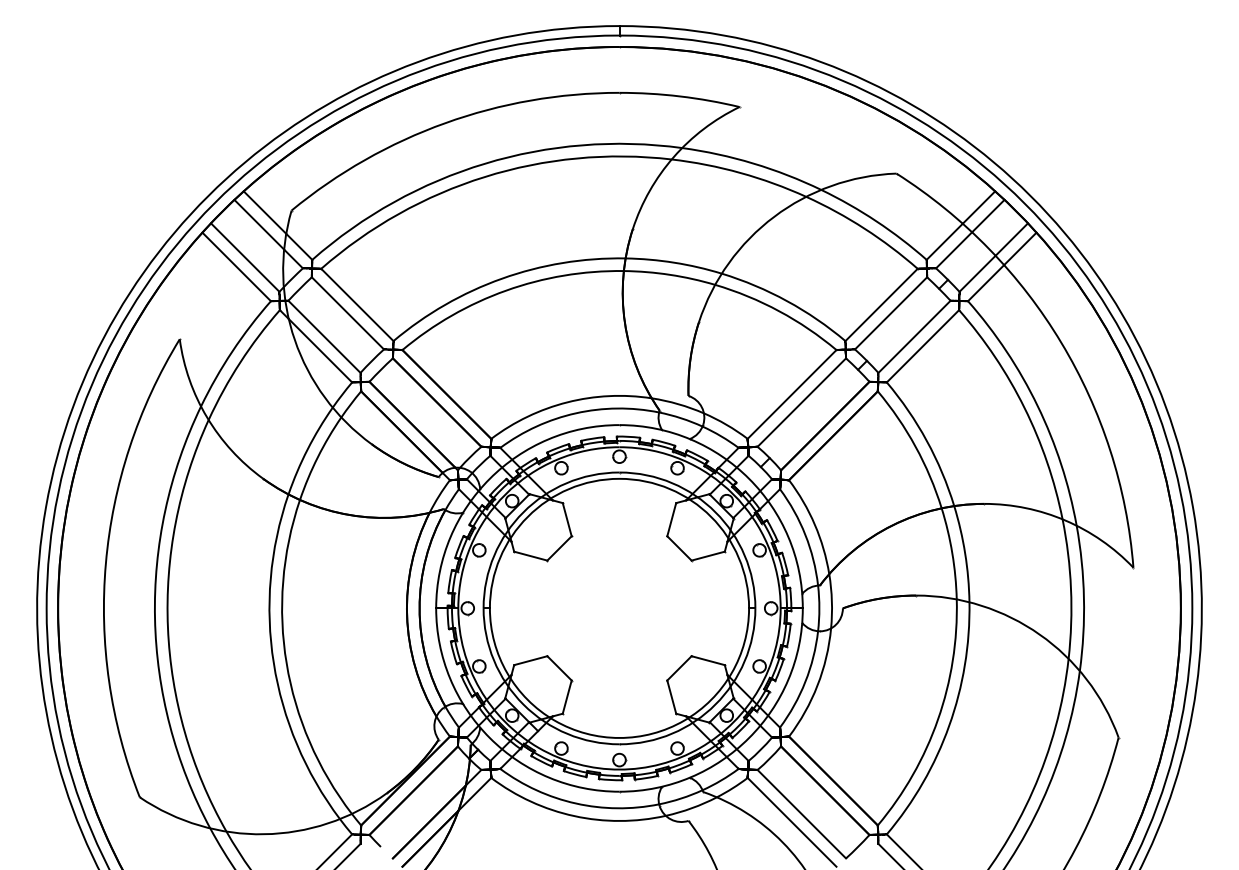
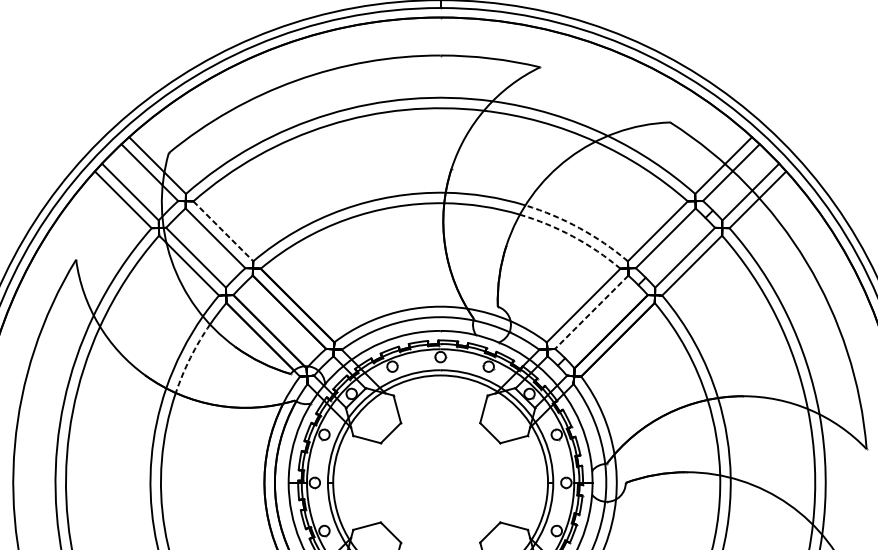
arc: (787, 301) -> (579, 228), solid -> dashed
line: (357, 305) -> (223, 231), solid -> dashed
arc: (779, 311) -> (573, 236), solid -> dashed
line: (801, 402) -> (591, 312), solid -> dashed
arc: (317, 457) -> (190, 357), solid -> dashed

